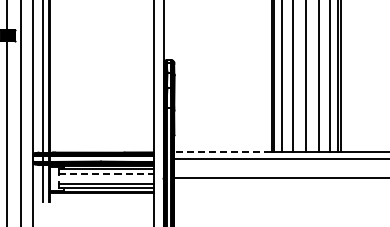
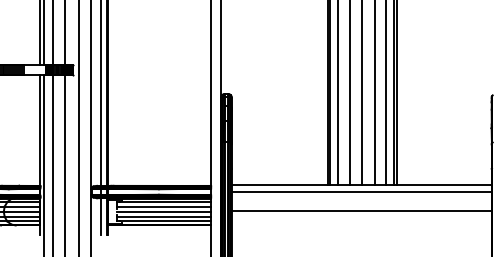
line: (222, 152) -> (279, 185), dashed -> solid
line: (106, 173) -> (164, 206), dashed -> solid
line: (105, 178) -> (163, 211), added

